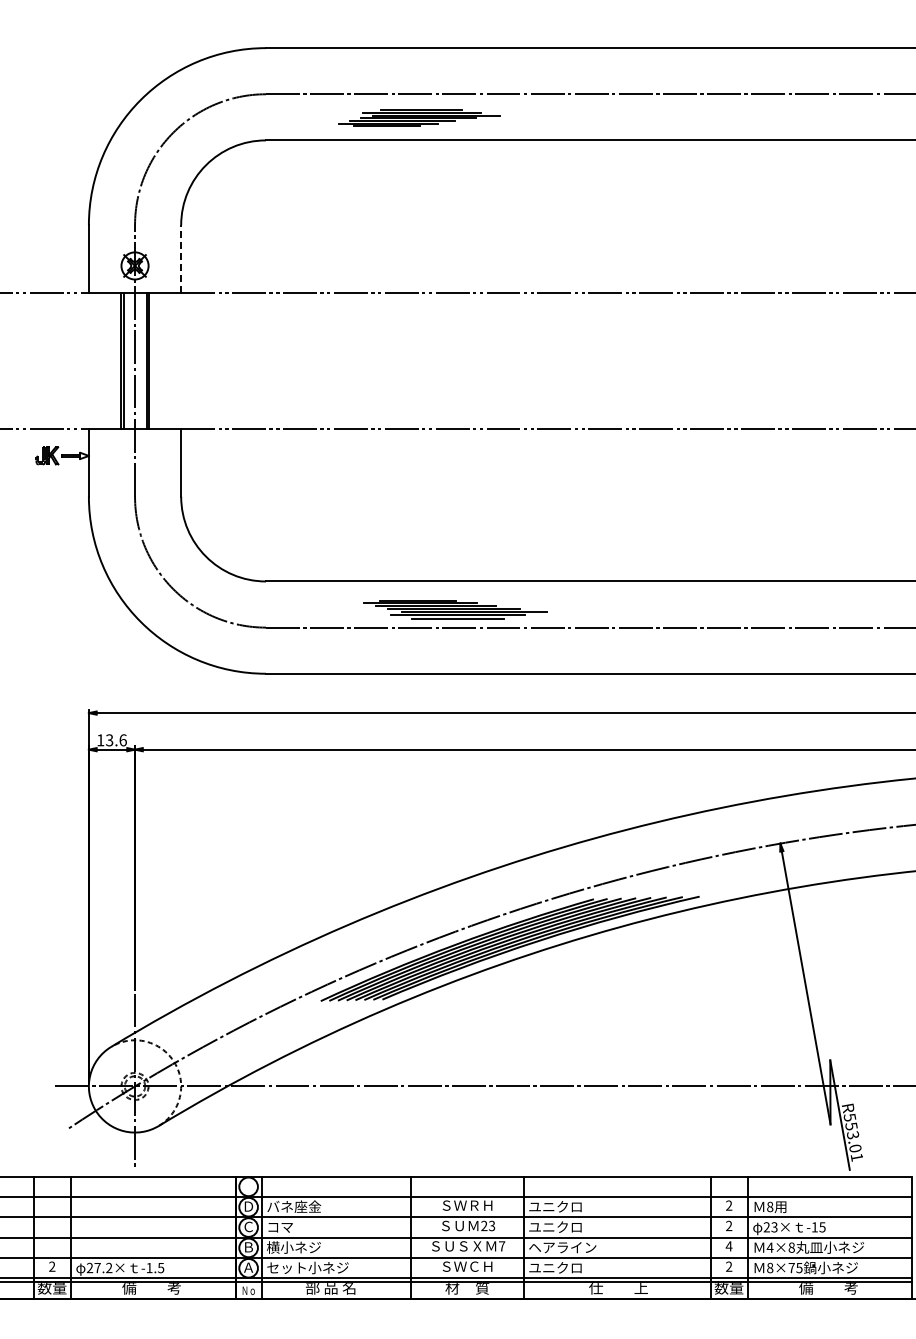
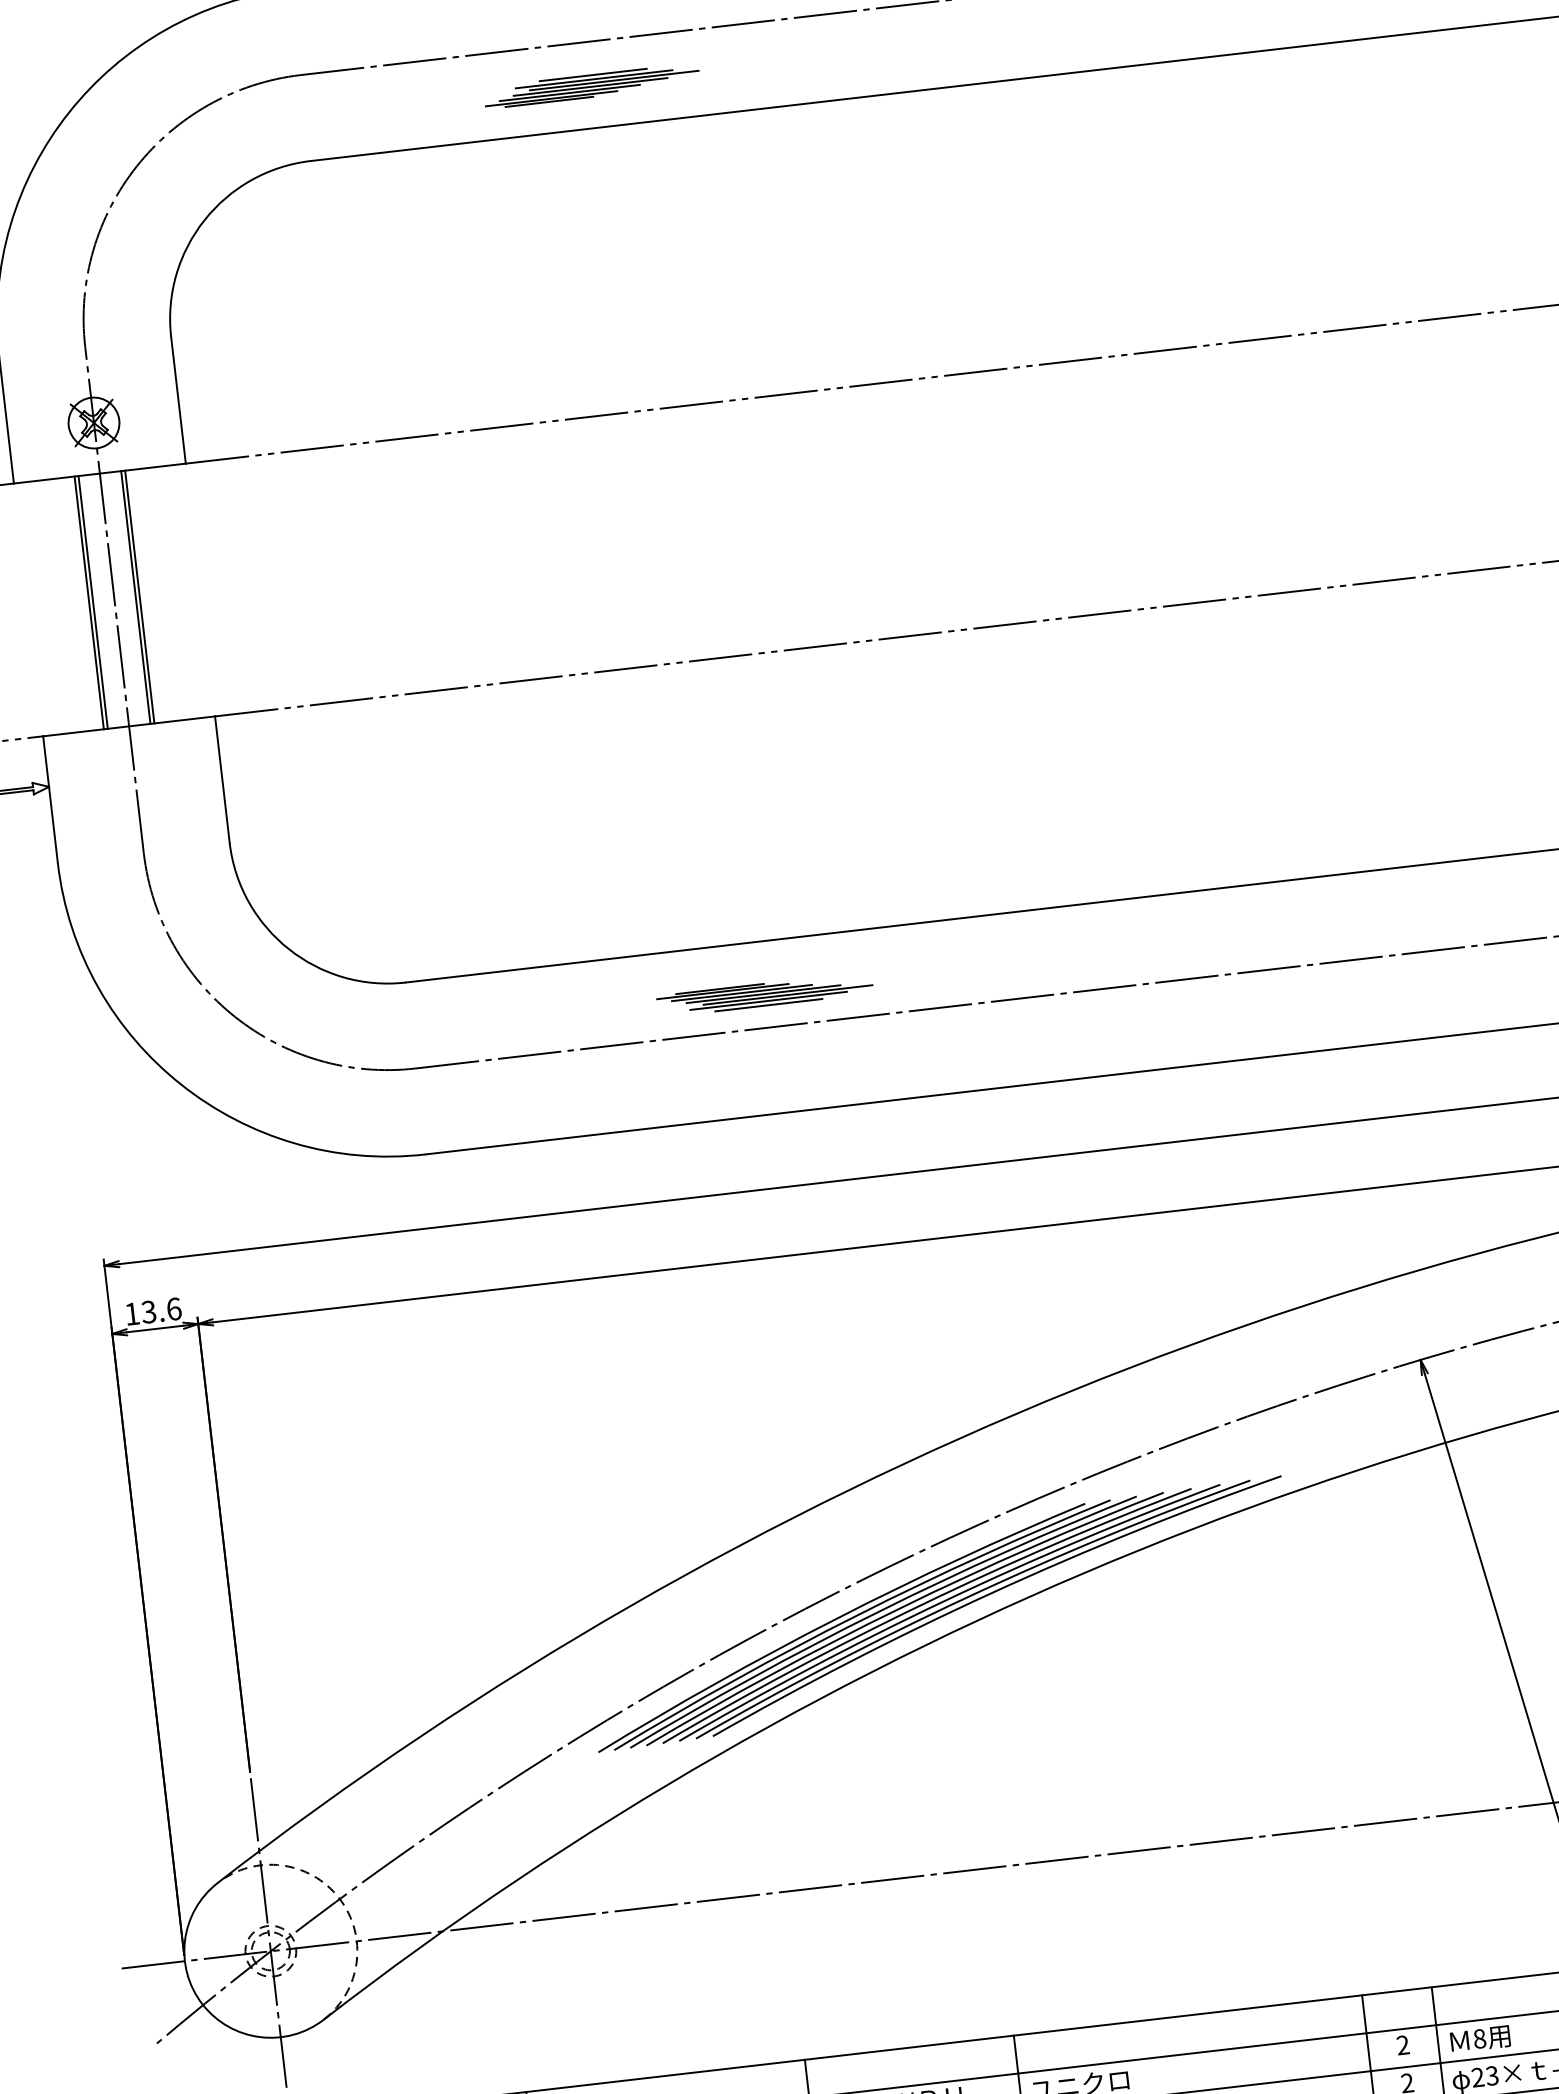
part: (419, 117) -> (591, 85), size x0.71
line: (181, 259) -> (179, 401), dashed -> solid
part: (455, 609) -> (764, 993), size x0.62

